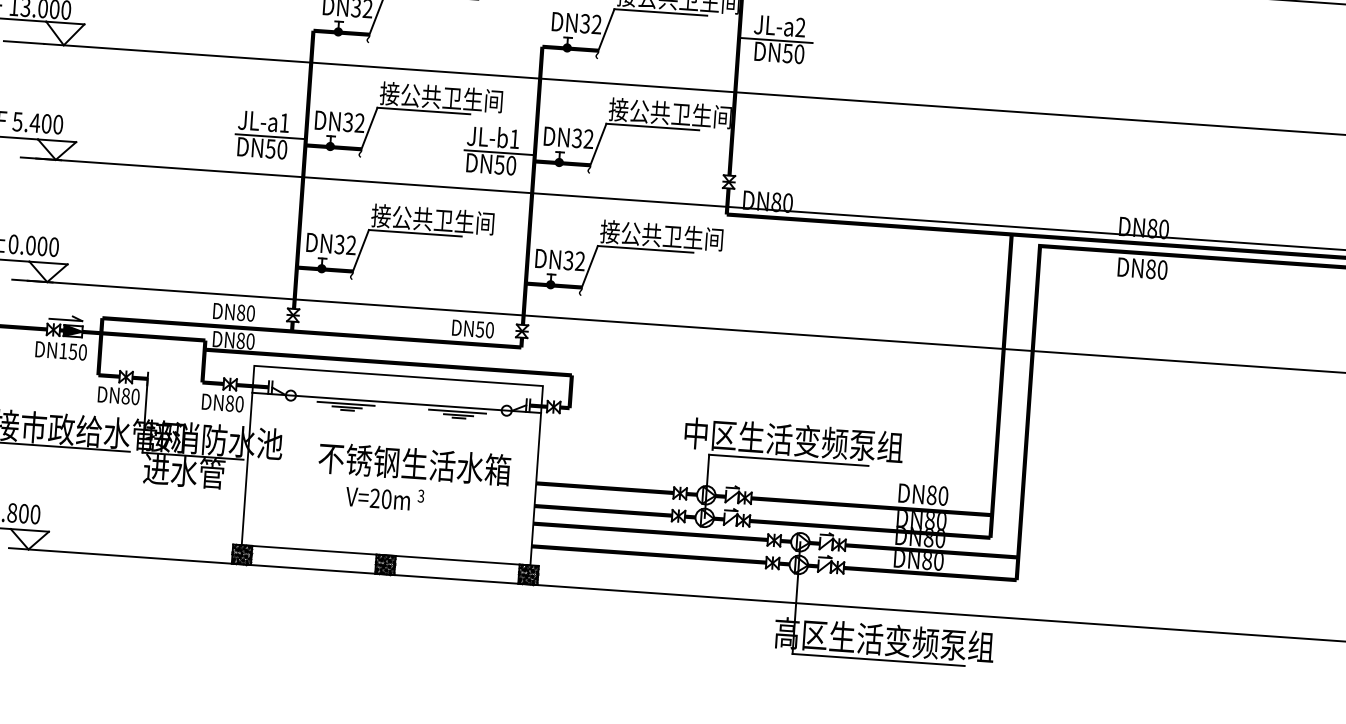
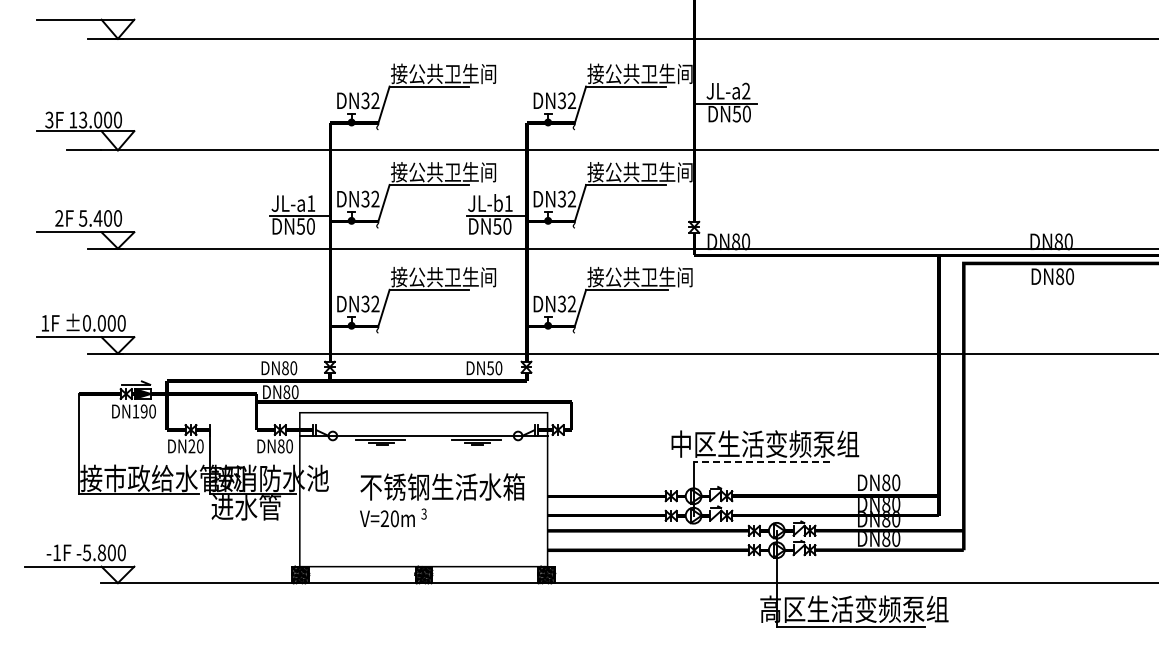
text: (72, 351) -> (143, 411), DN150 -> DN190
text: (125, 396) -> (191, 446), DN80 -> DN20
line: (788, 460) -> (761, 461), solid -> dashed
text: (385, 497) -> (393, 517), moved

